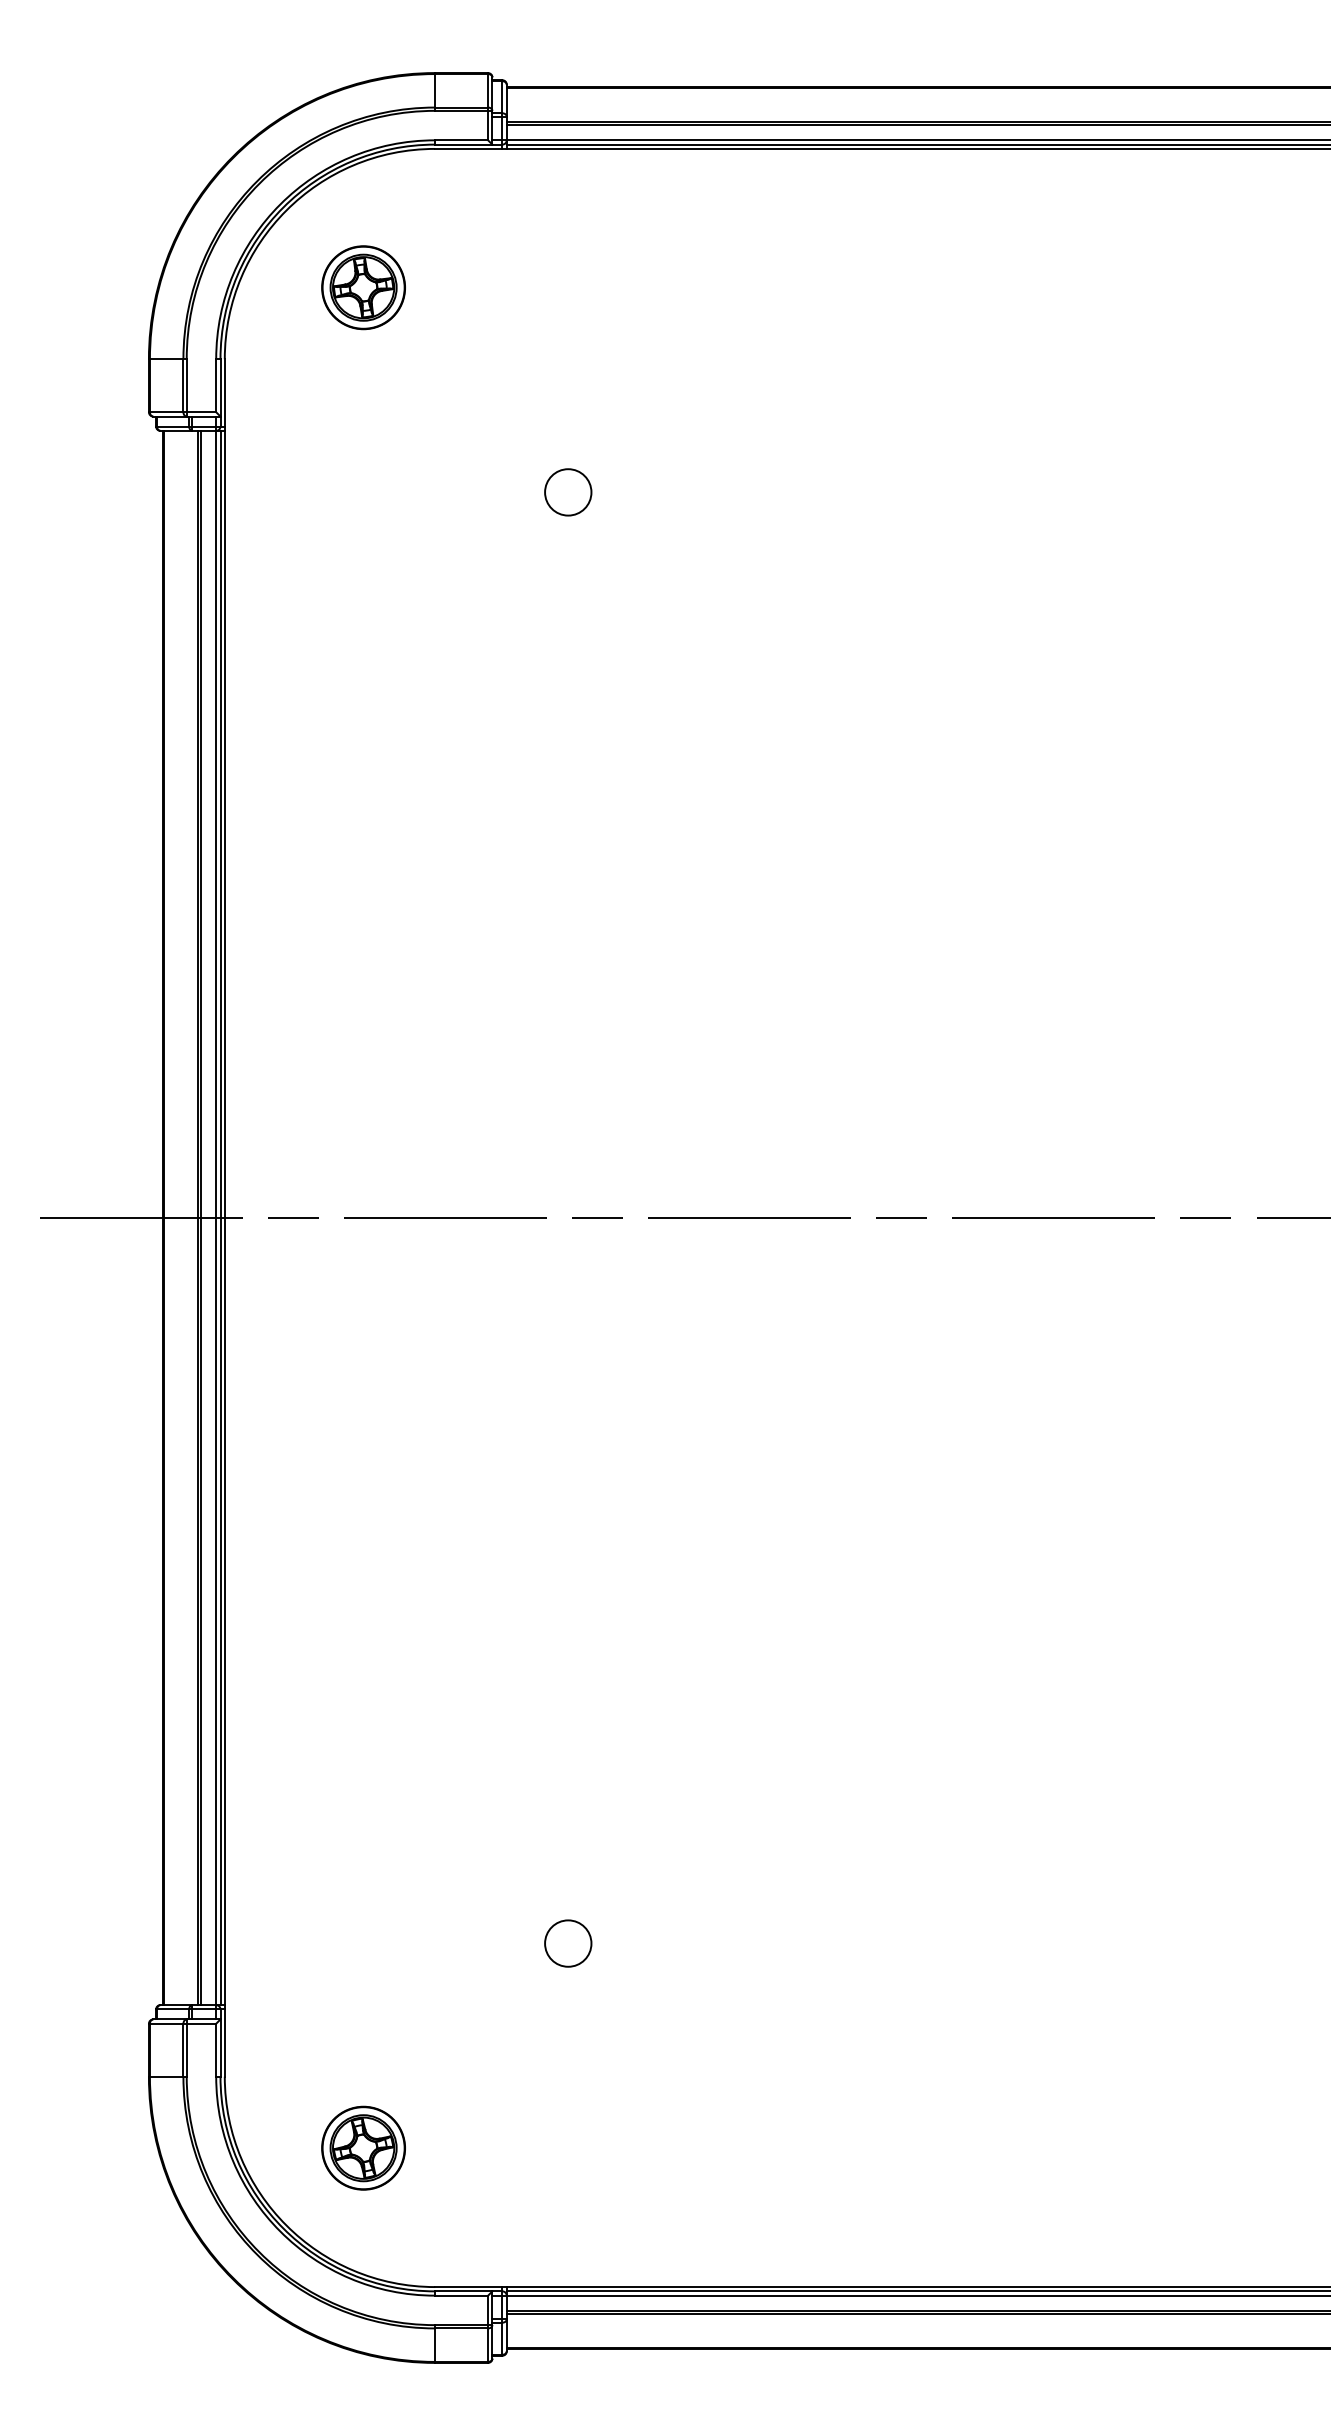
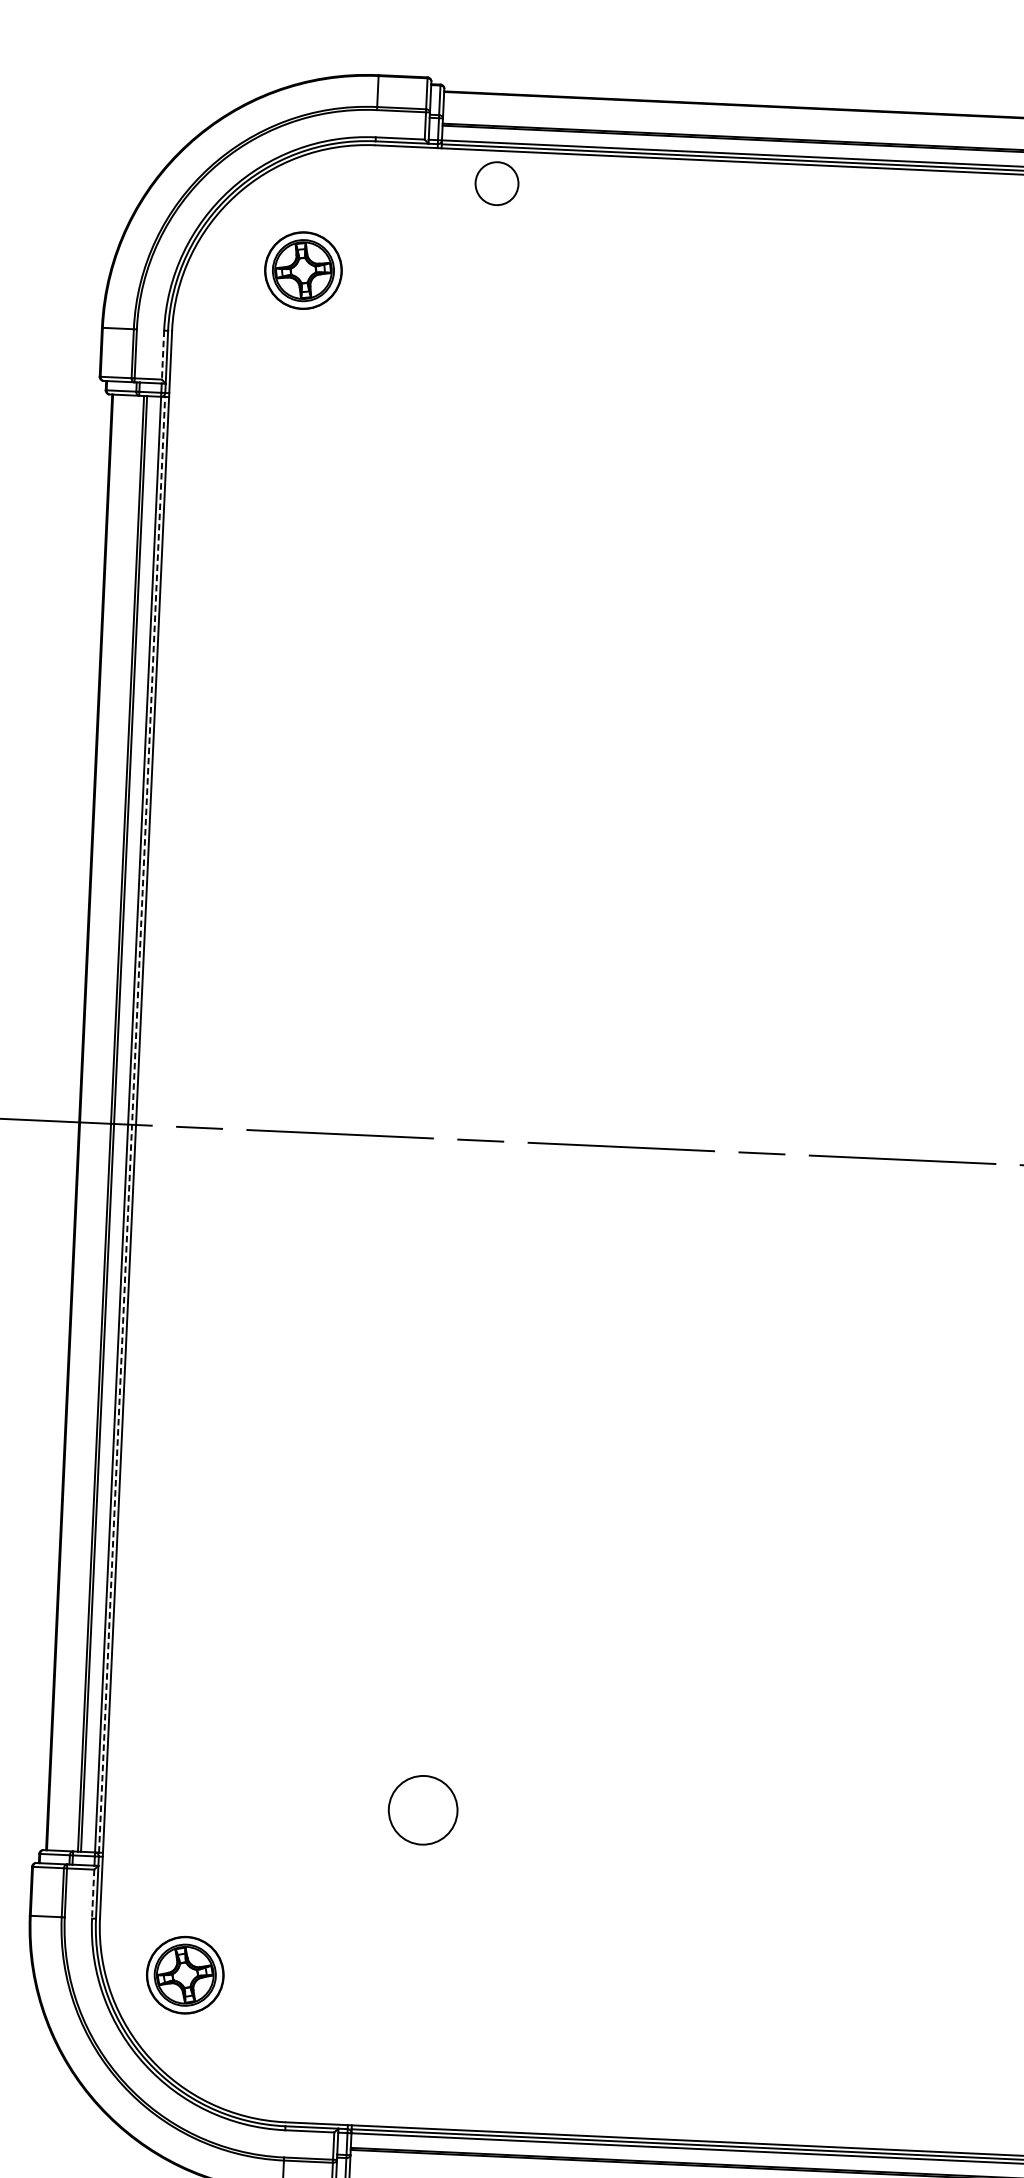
line: (216, 386) -> (163, 355), solid -> dashed
circle: (568, 492) -> (497, 183), moved
line: (220, 1217) -> (132, 1124), solid -> dashed
circle: (568, 1943) -> (423, 1810), size x1.6
line: (216, 2050) -> (93, 1894), solid -> dashed
part: (363, 2147) -> (185, 1974), moved

